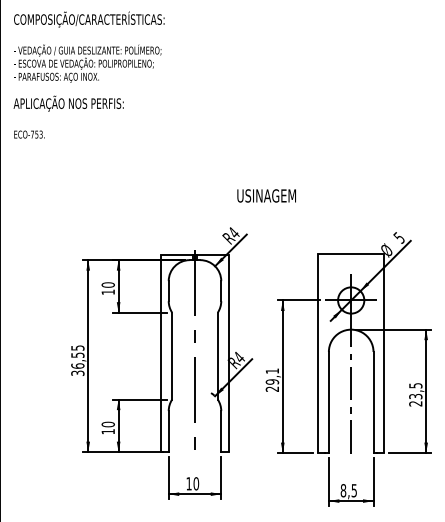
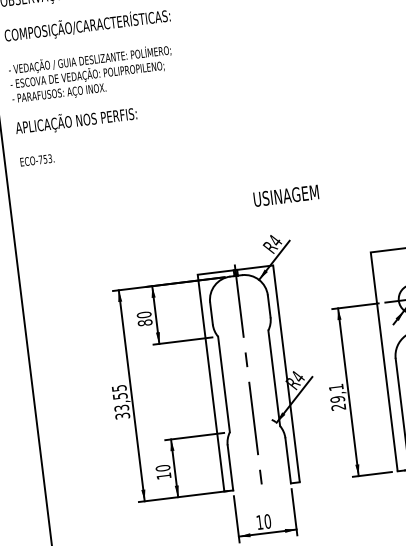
text: (266, 195) -> (285, 195), moved
text: (107, 291) -> (144, 322), 10 -> 80
text: (77, 365) -> (121, 407), 36,55 -> 33,55

